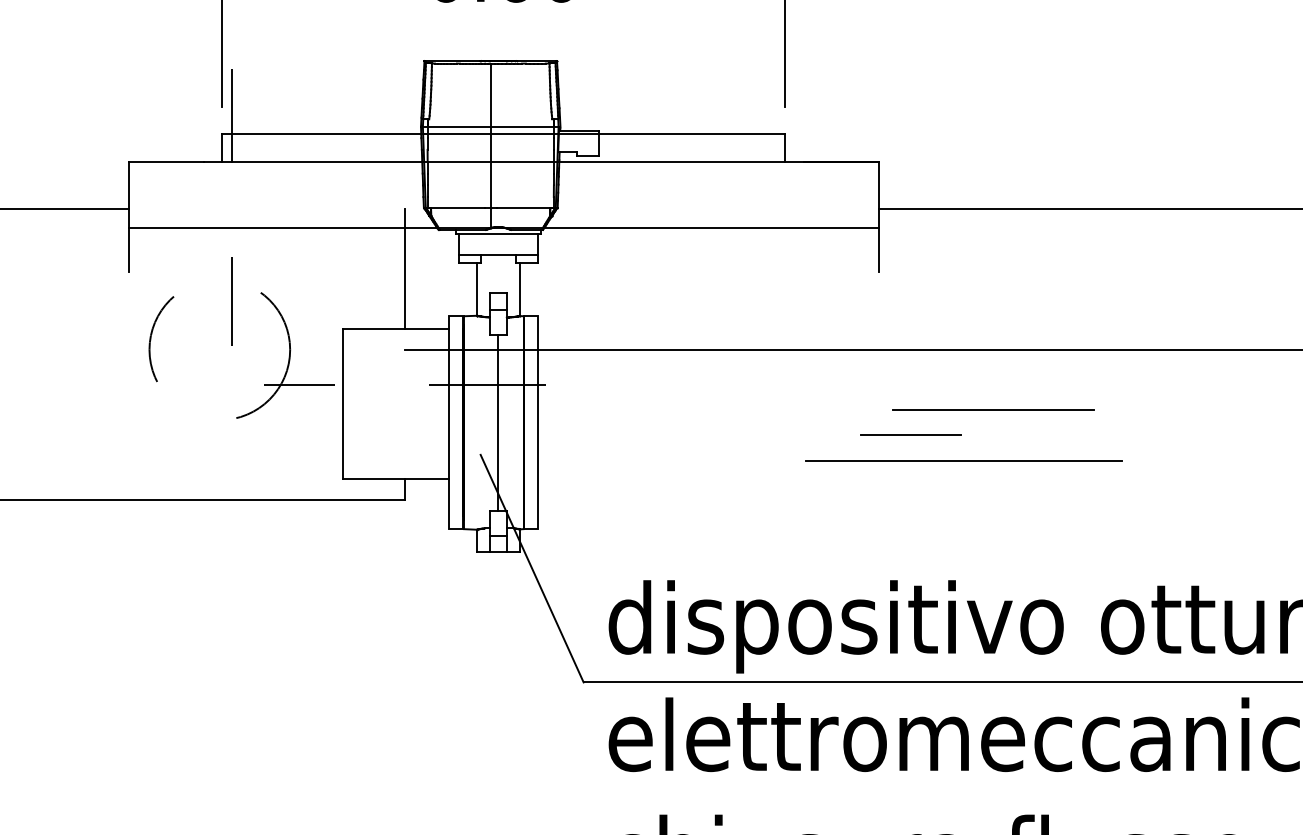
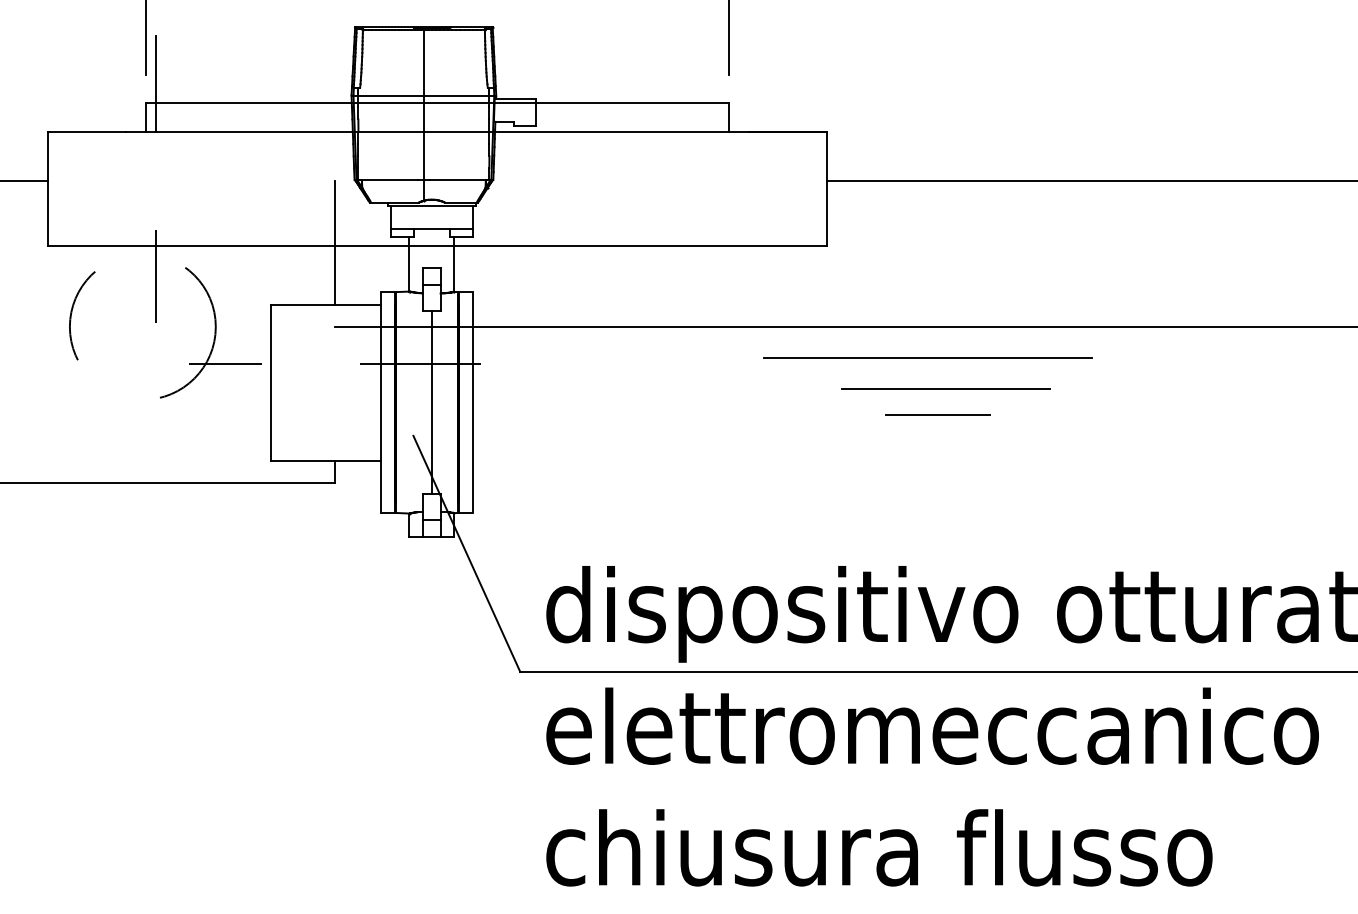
line: (503, 227) -> (437, 245), moved
line: (910, 434) -> (937, 414), moved
line: (963, 460) -> (927, 357), moved

